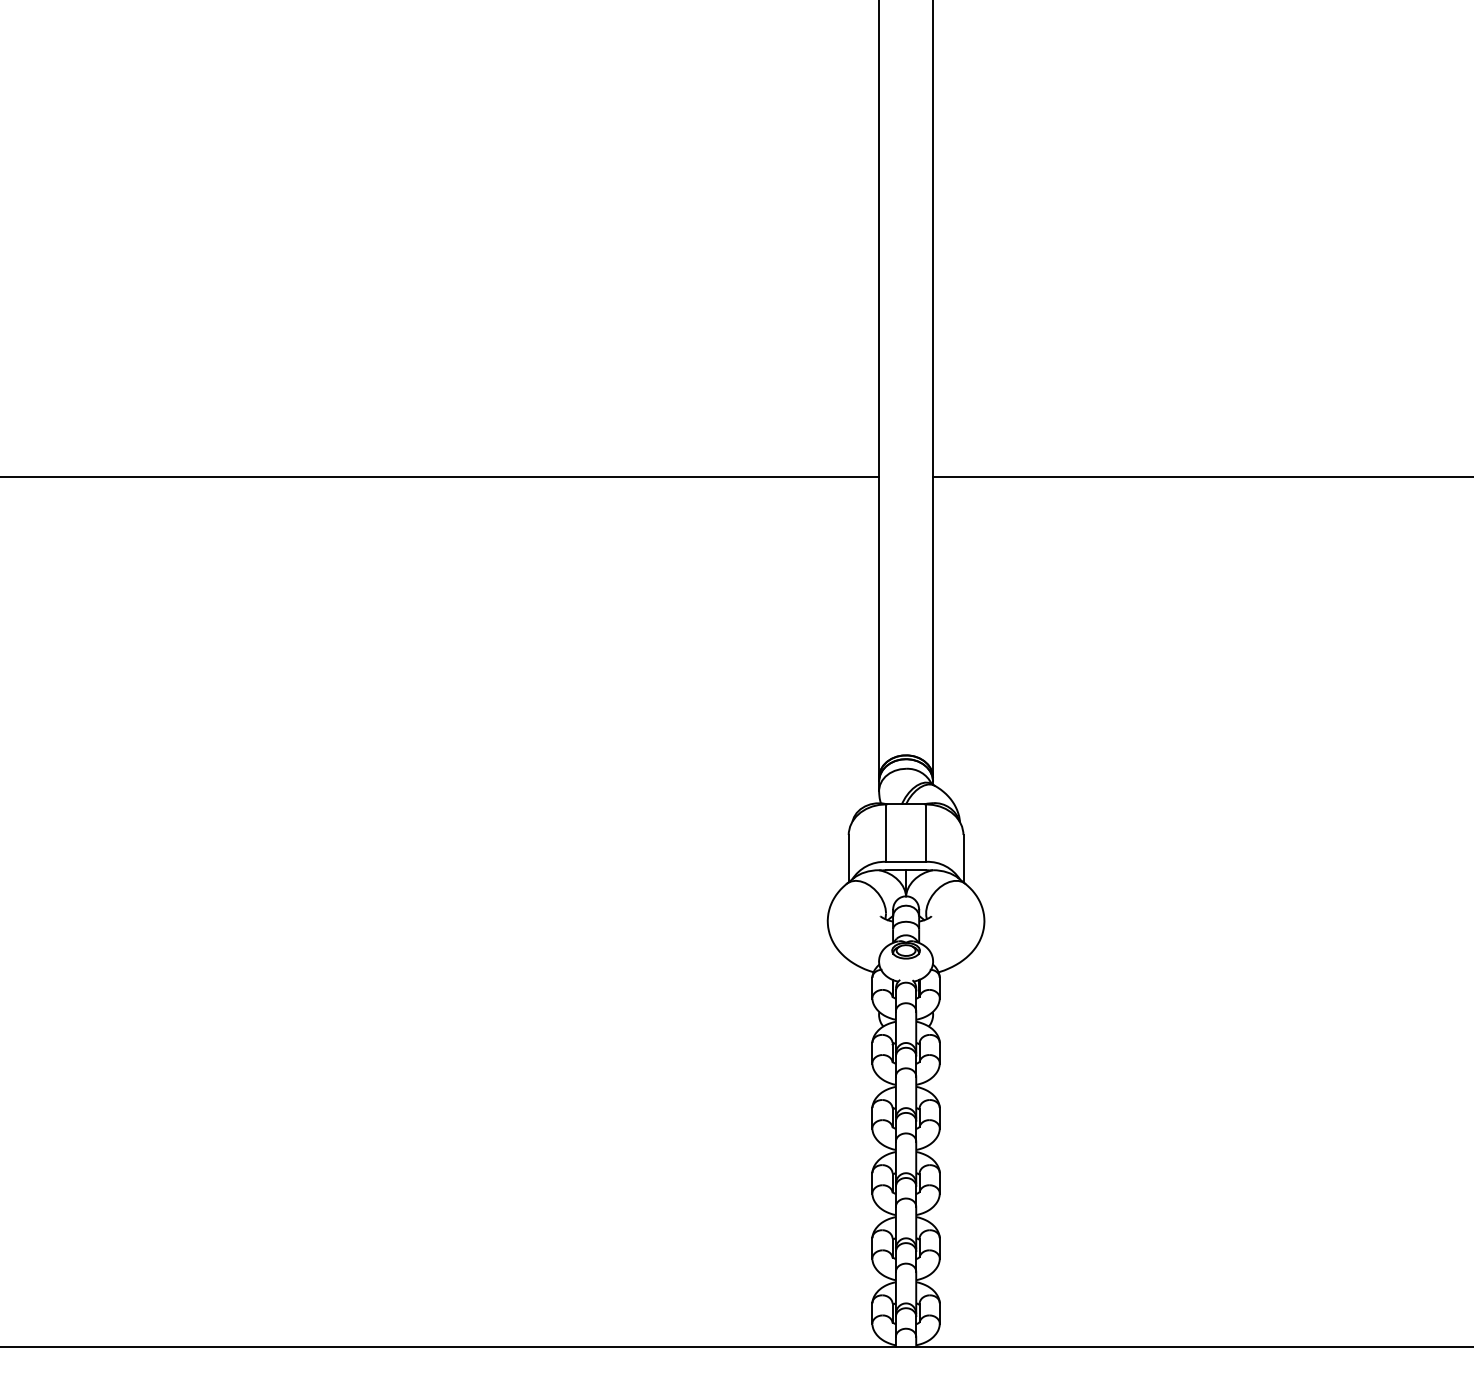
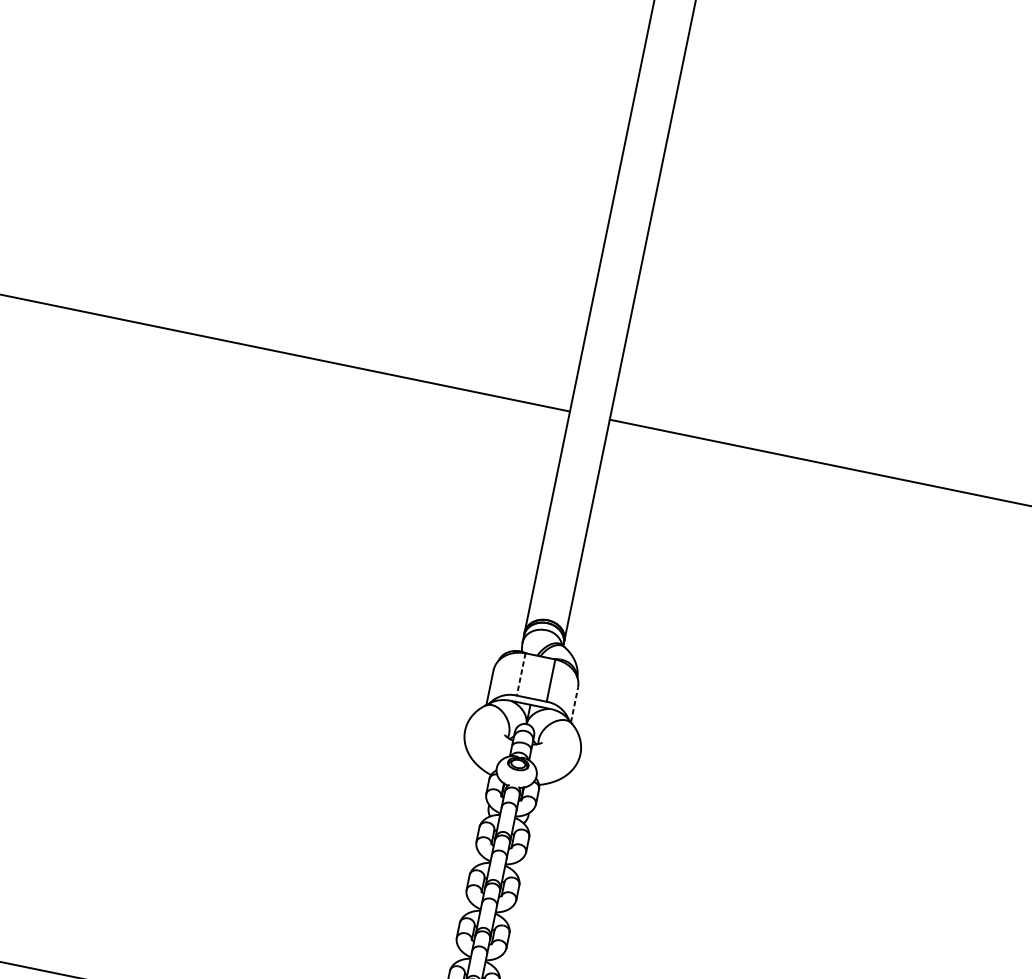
line: (885, 833) -> (520, 674), solid -> dashed
line: (963, 858) -> (574, 704), solid -> dashed

